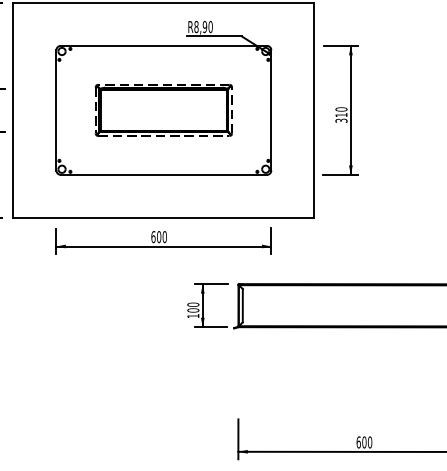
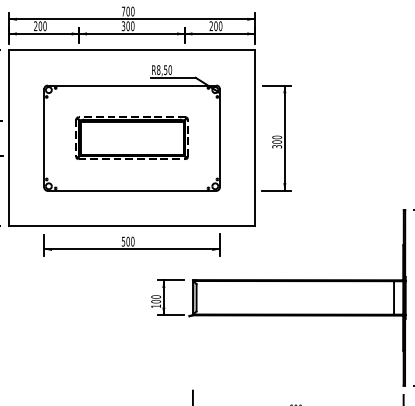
text: (204, 26) -> (165, 69), R8,90 -> R8,50
text: (340, 114) -> (276, 141), 310 -> 300
text: (153, 236) -> (123, 241), 600 -> 500

